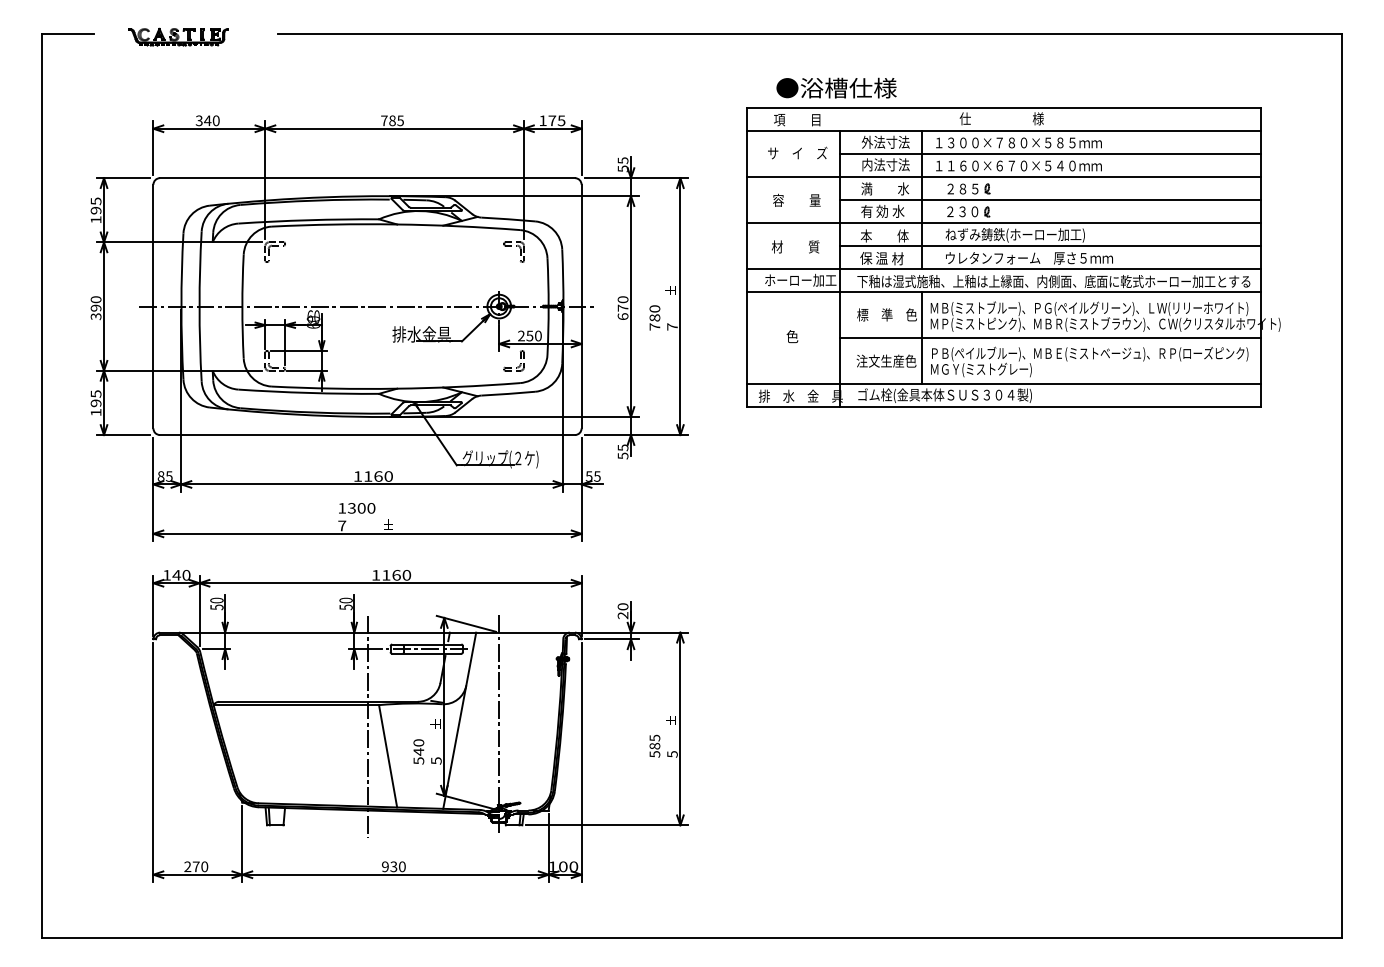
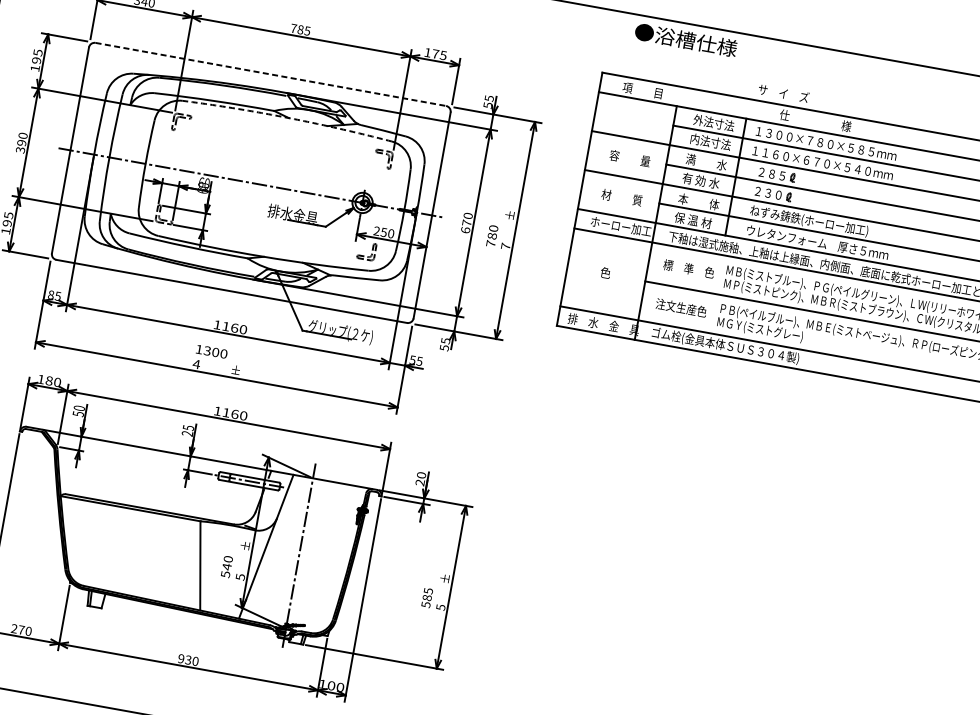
text: (836, 87) -> (686, 39), moved
text: (797, 152) -> (783, 92), moved
line: (368, 178) -> (271, 74), solid -> dashed
arc: (396, 224) -> (288, 118), solid -> dashed
line: (922, 338) -> (715, 294), removed
text: (341, 525) -> (196, 363), 7 -> 4
text: (176, 575) -> (49, 381), 140 -> 180
text: (345, 603) -> (187, 430), 50 -> 25
line: (367, 726) -> (187, 537), removed

